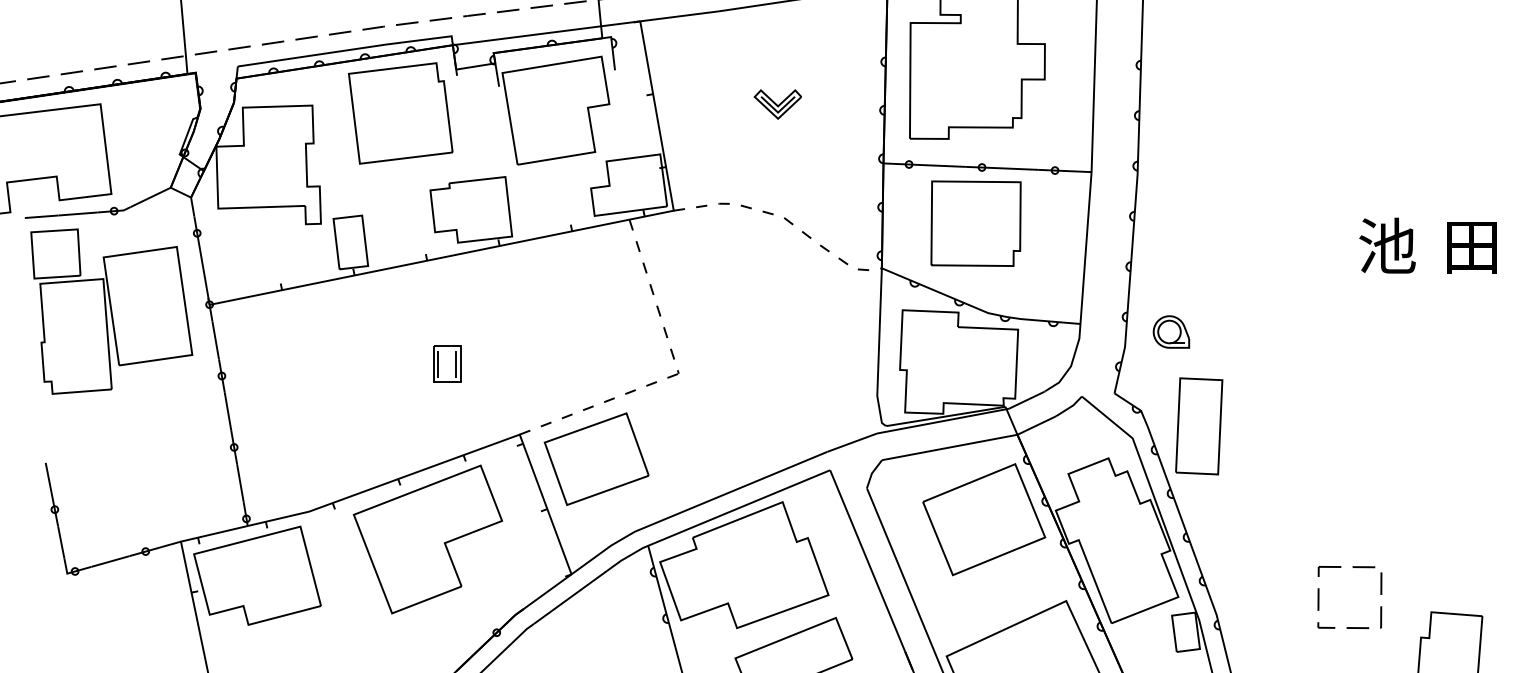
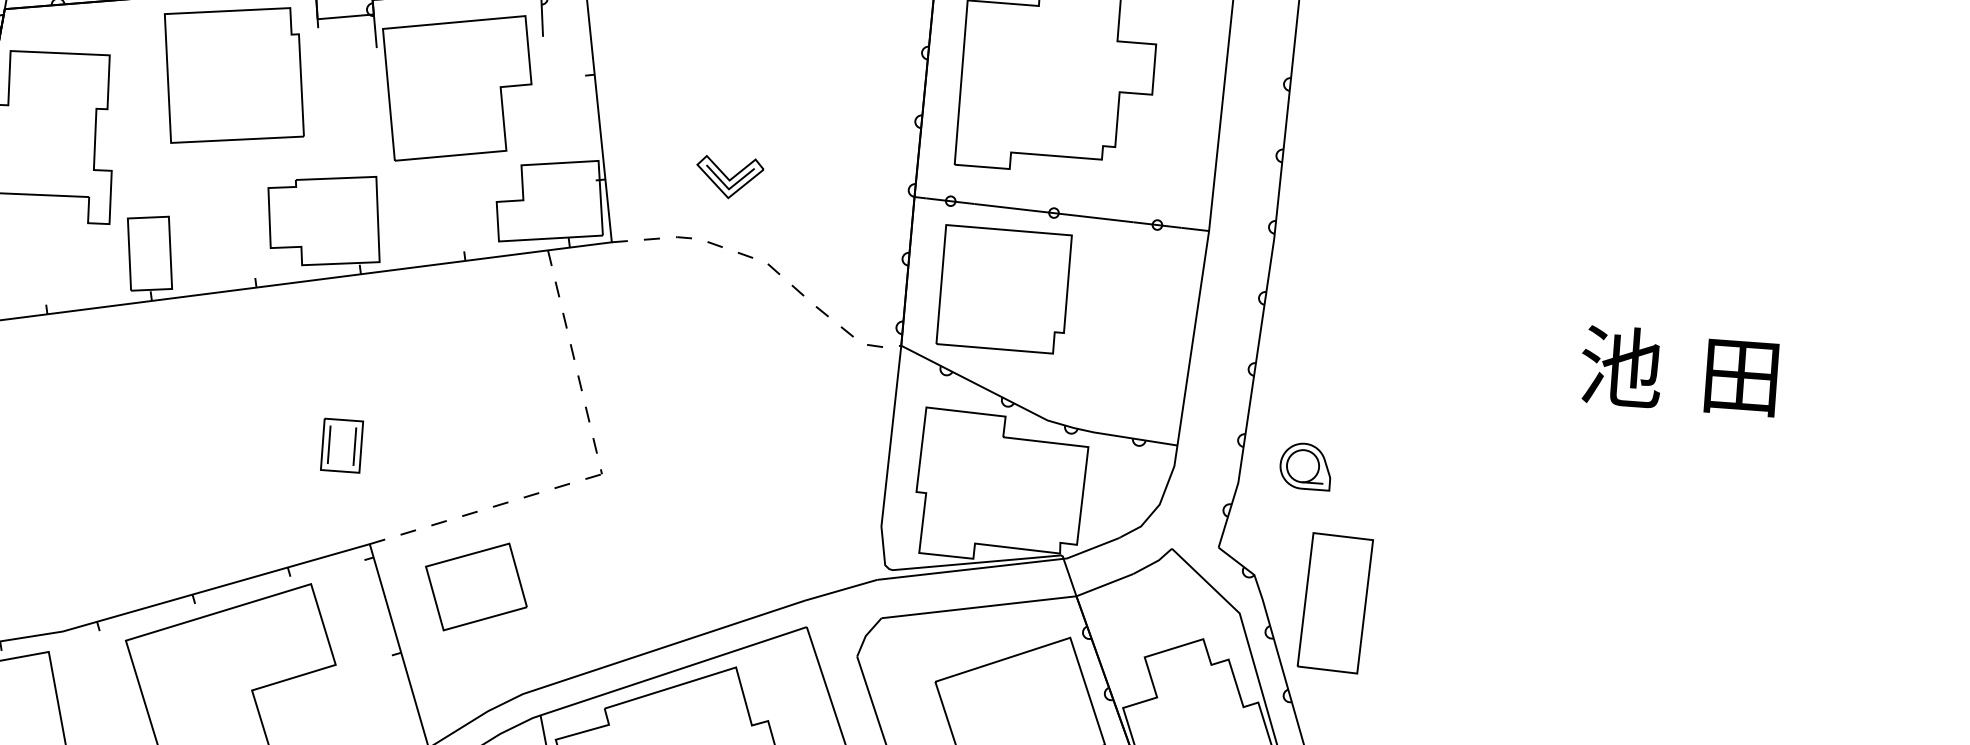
part: (777, 104) -> (728, 177), moved
part: (975, 223) -> (1003, 289), moved
part: (447, 363) -> (342, 444), moved
part: (596, 458) -> (476, 586), size x0.7

